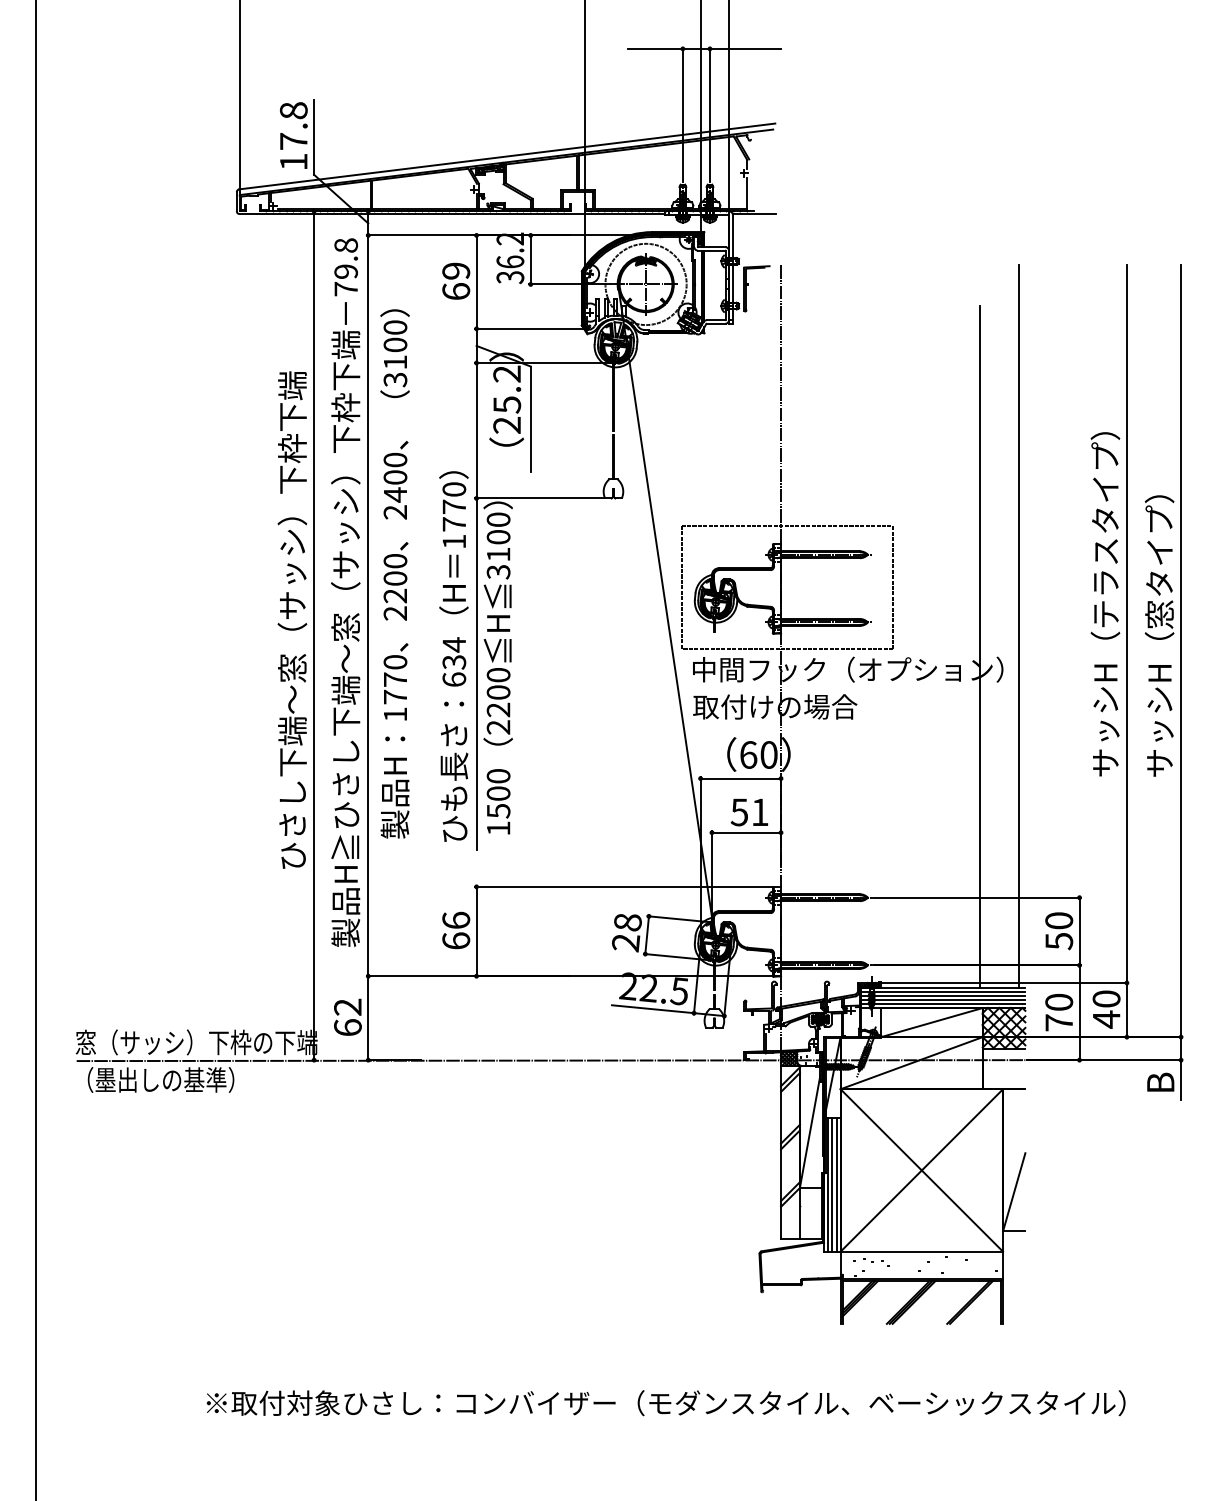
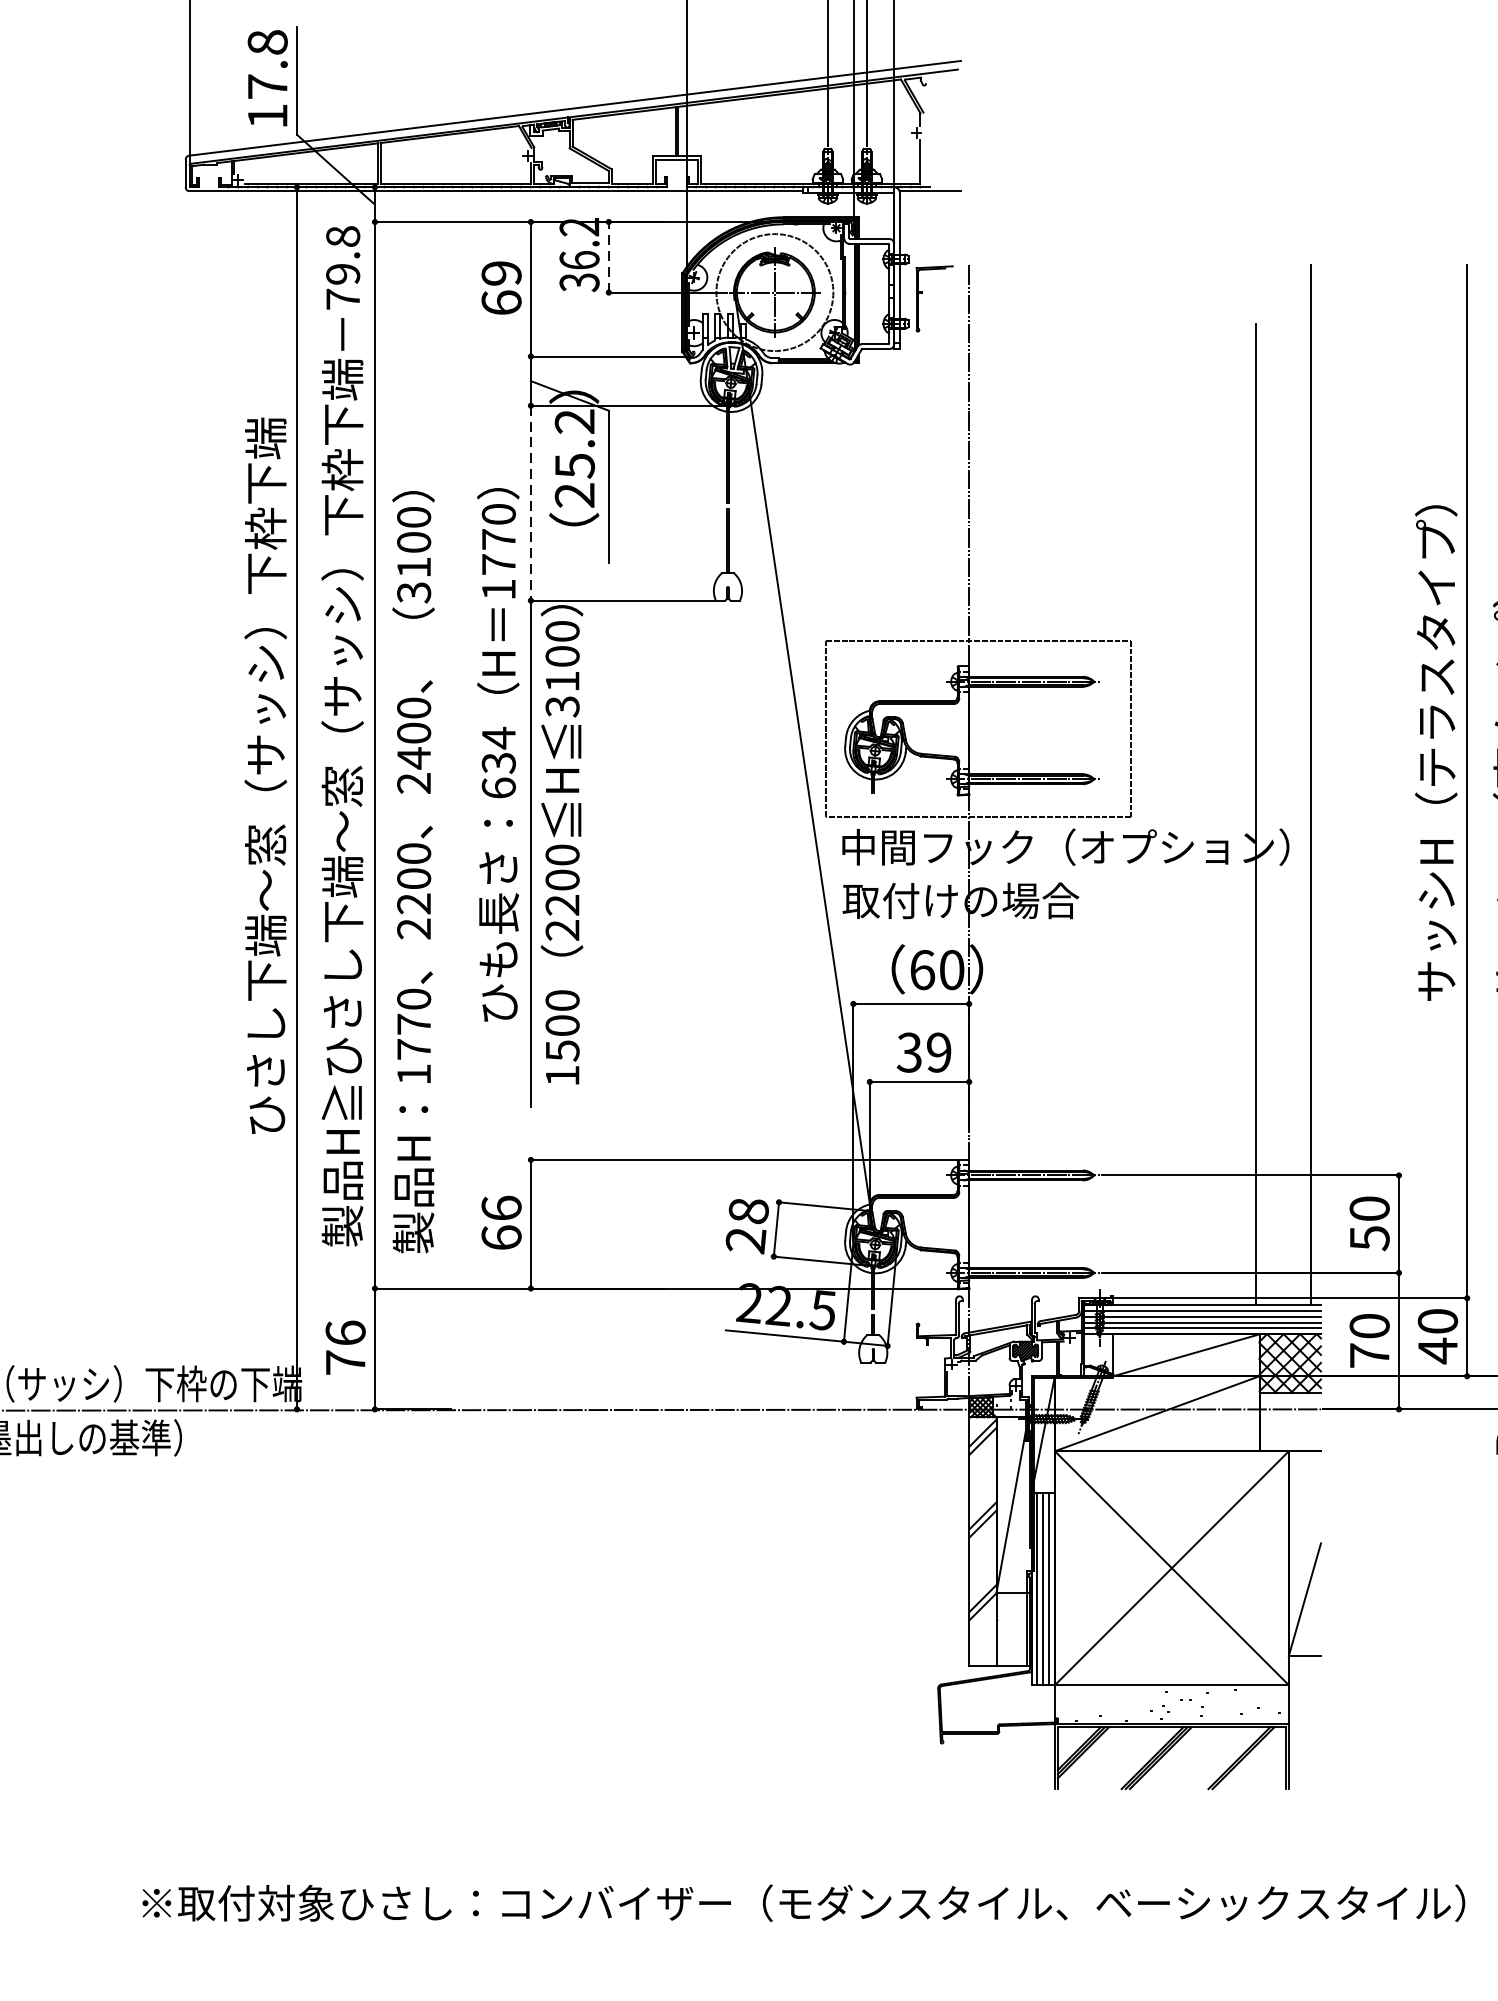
line: (530, 259) -> (608, 256), solid -> dashed
line: (476, 430) -> (530, 502), solid -> dashed
text: (394, 573) -> (412, 871), moved
text: (453, 656) -> (497, 754), moved
text: (749, 812) -> (923, 1052), 51 -> 39
text: (347, 1017) -> (345, 1347), 62 -> 76

